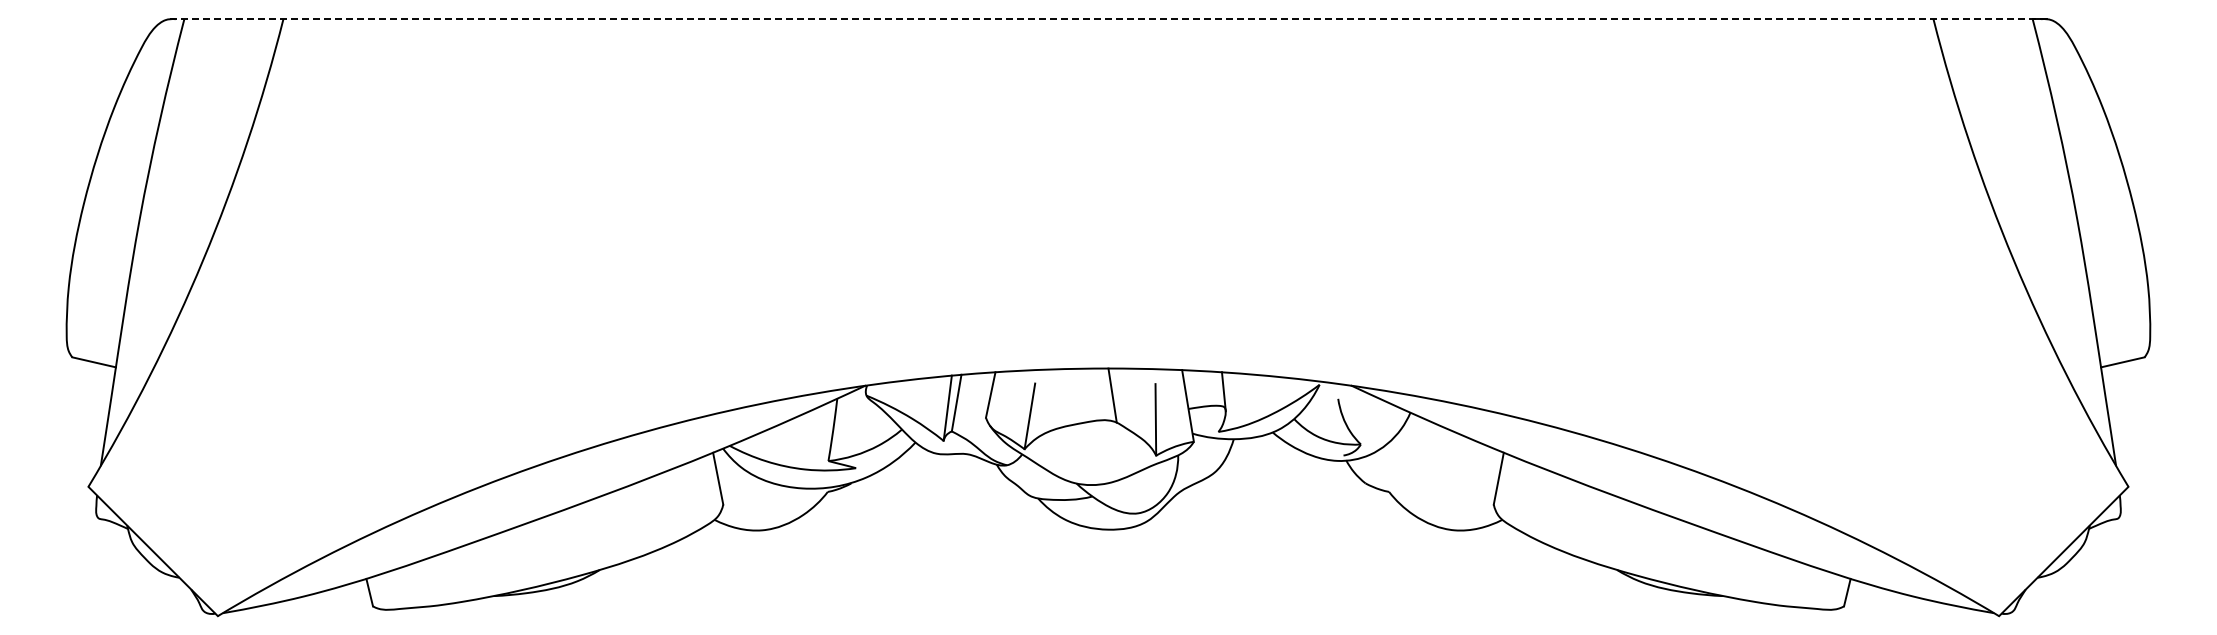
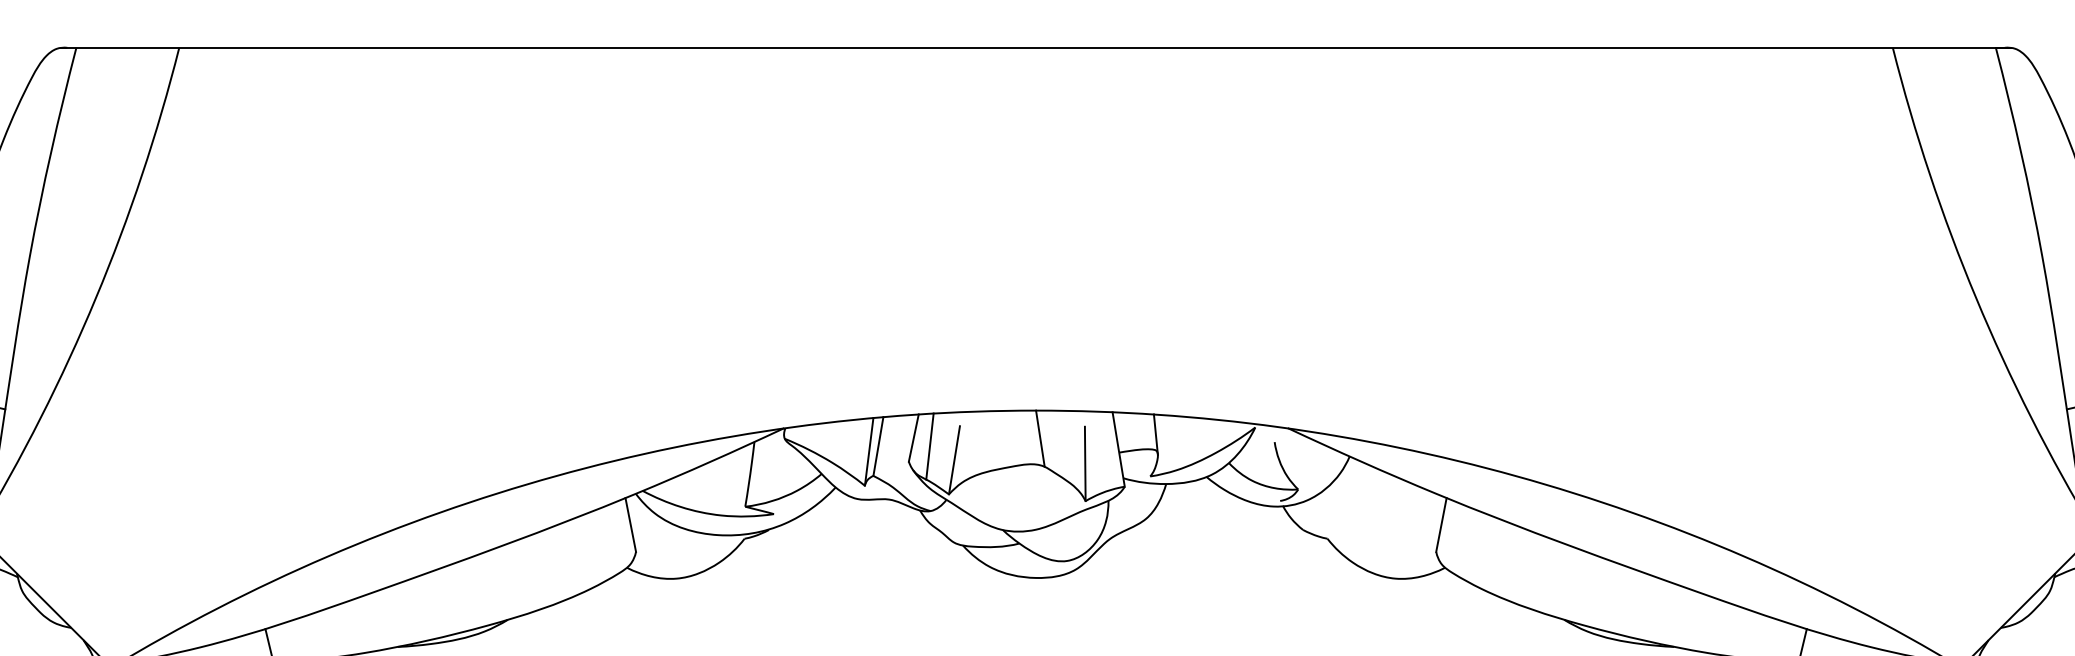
line: (1108, 19) -> (1036, 48), dashed -> solid
line: (1005, 402) -> (929, 445), added

